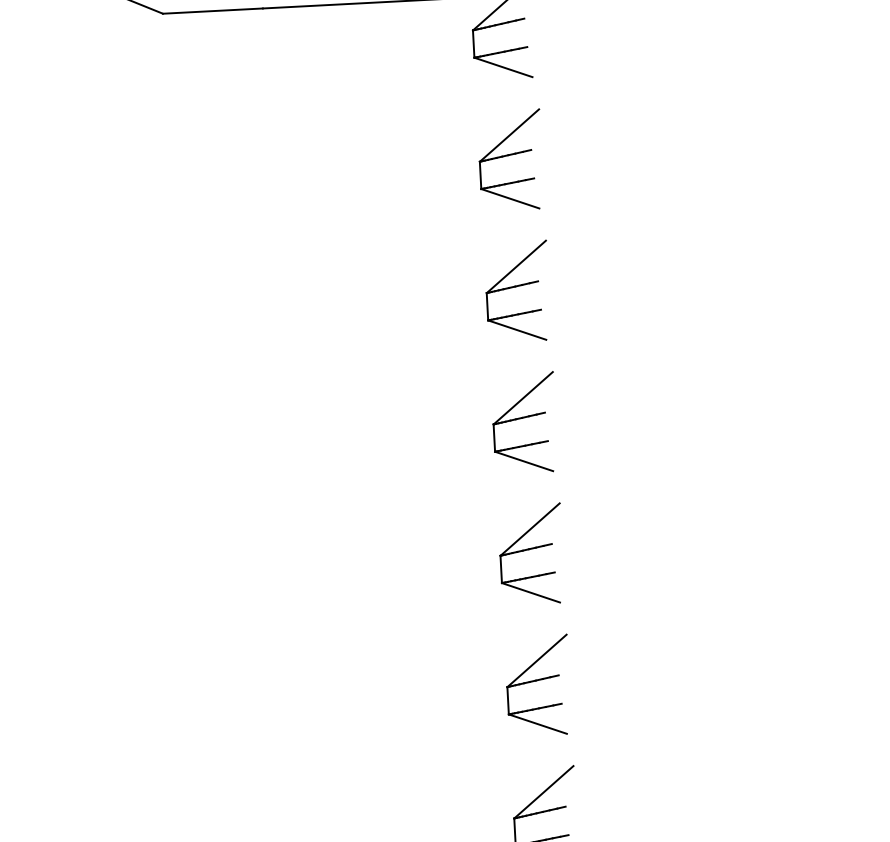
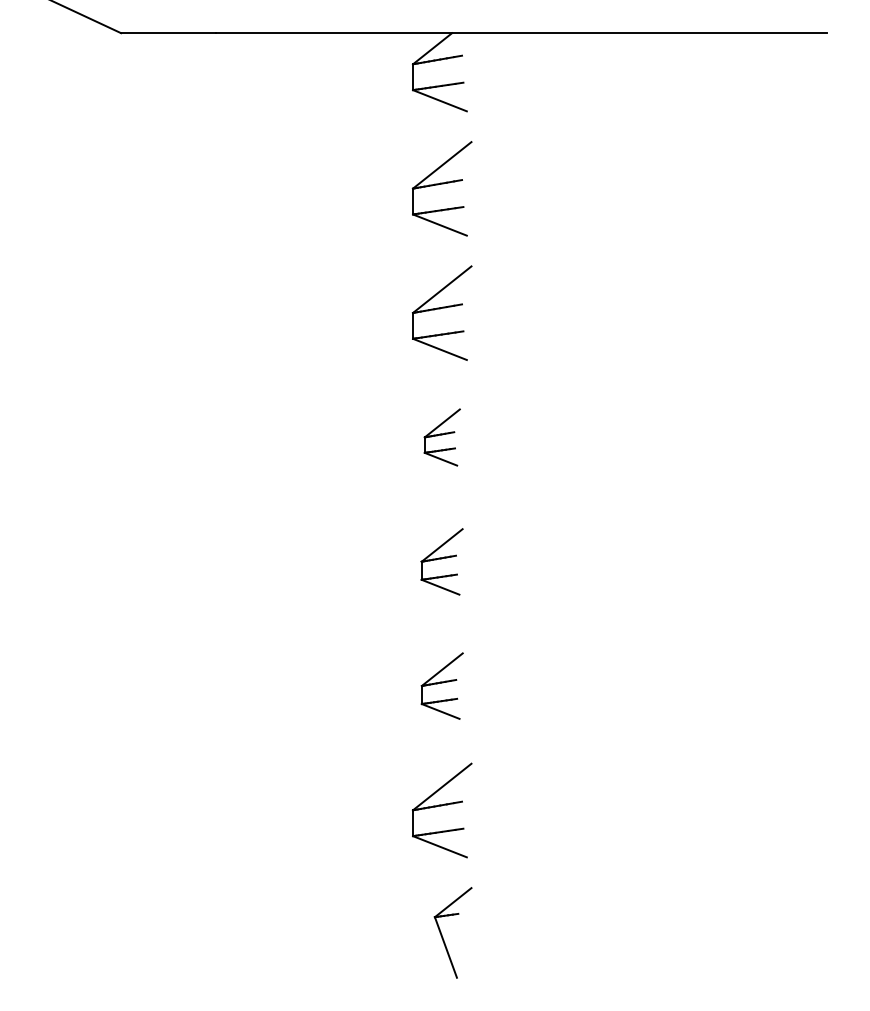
part: (524, 423) -> (442, 437), size x0.6
part: (530, 554) -> (441, 561), size x0.7
part: (538, 684) -> (442, 685), size x0.7

